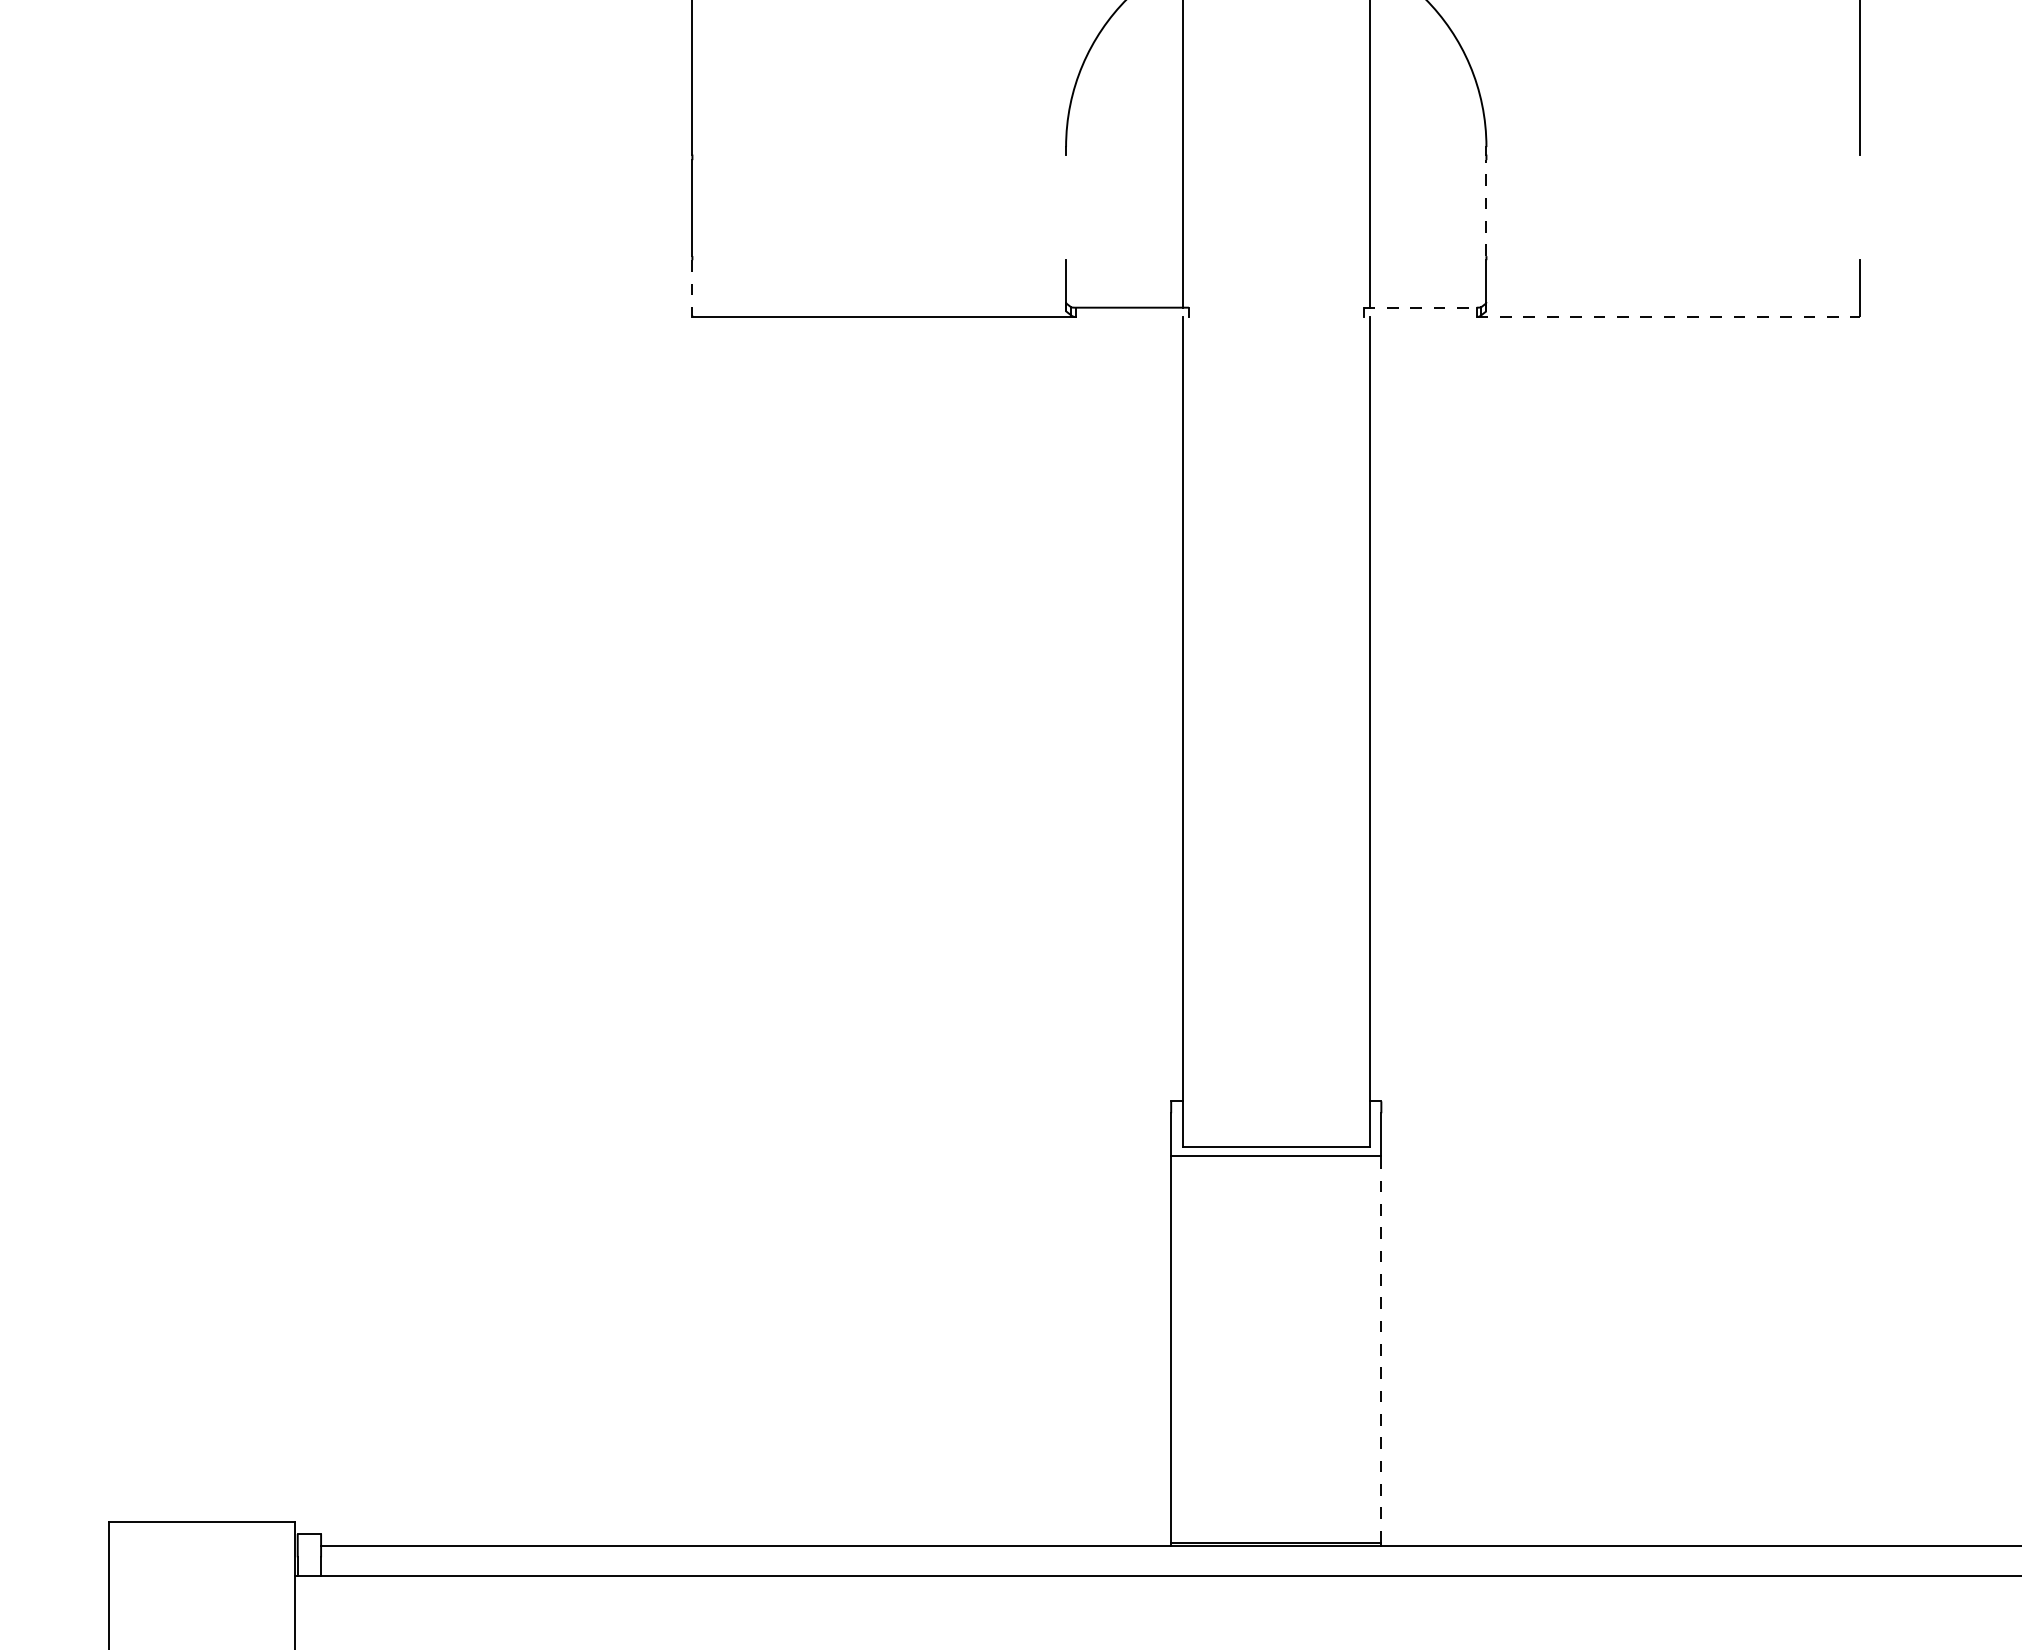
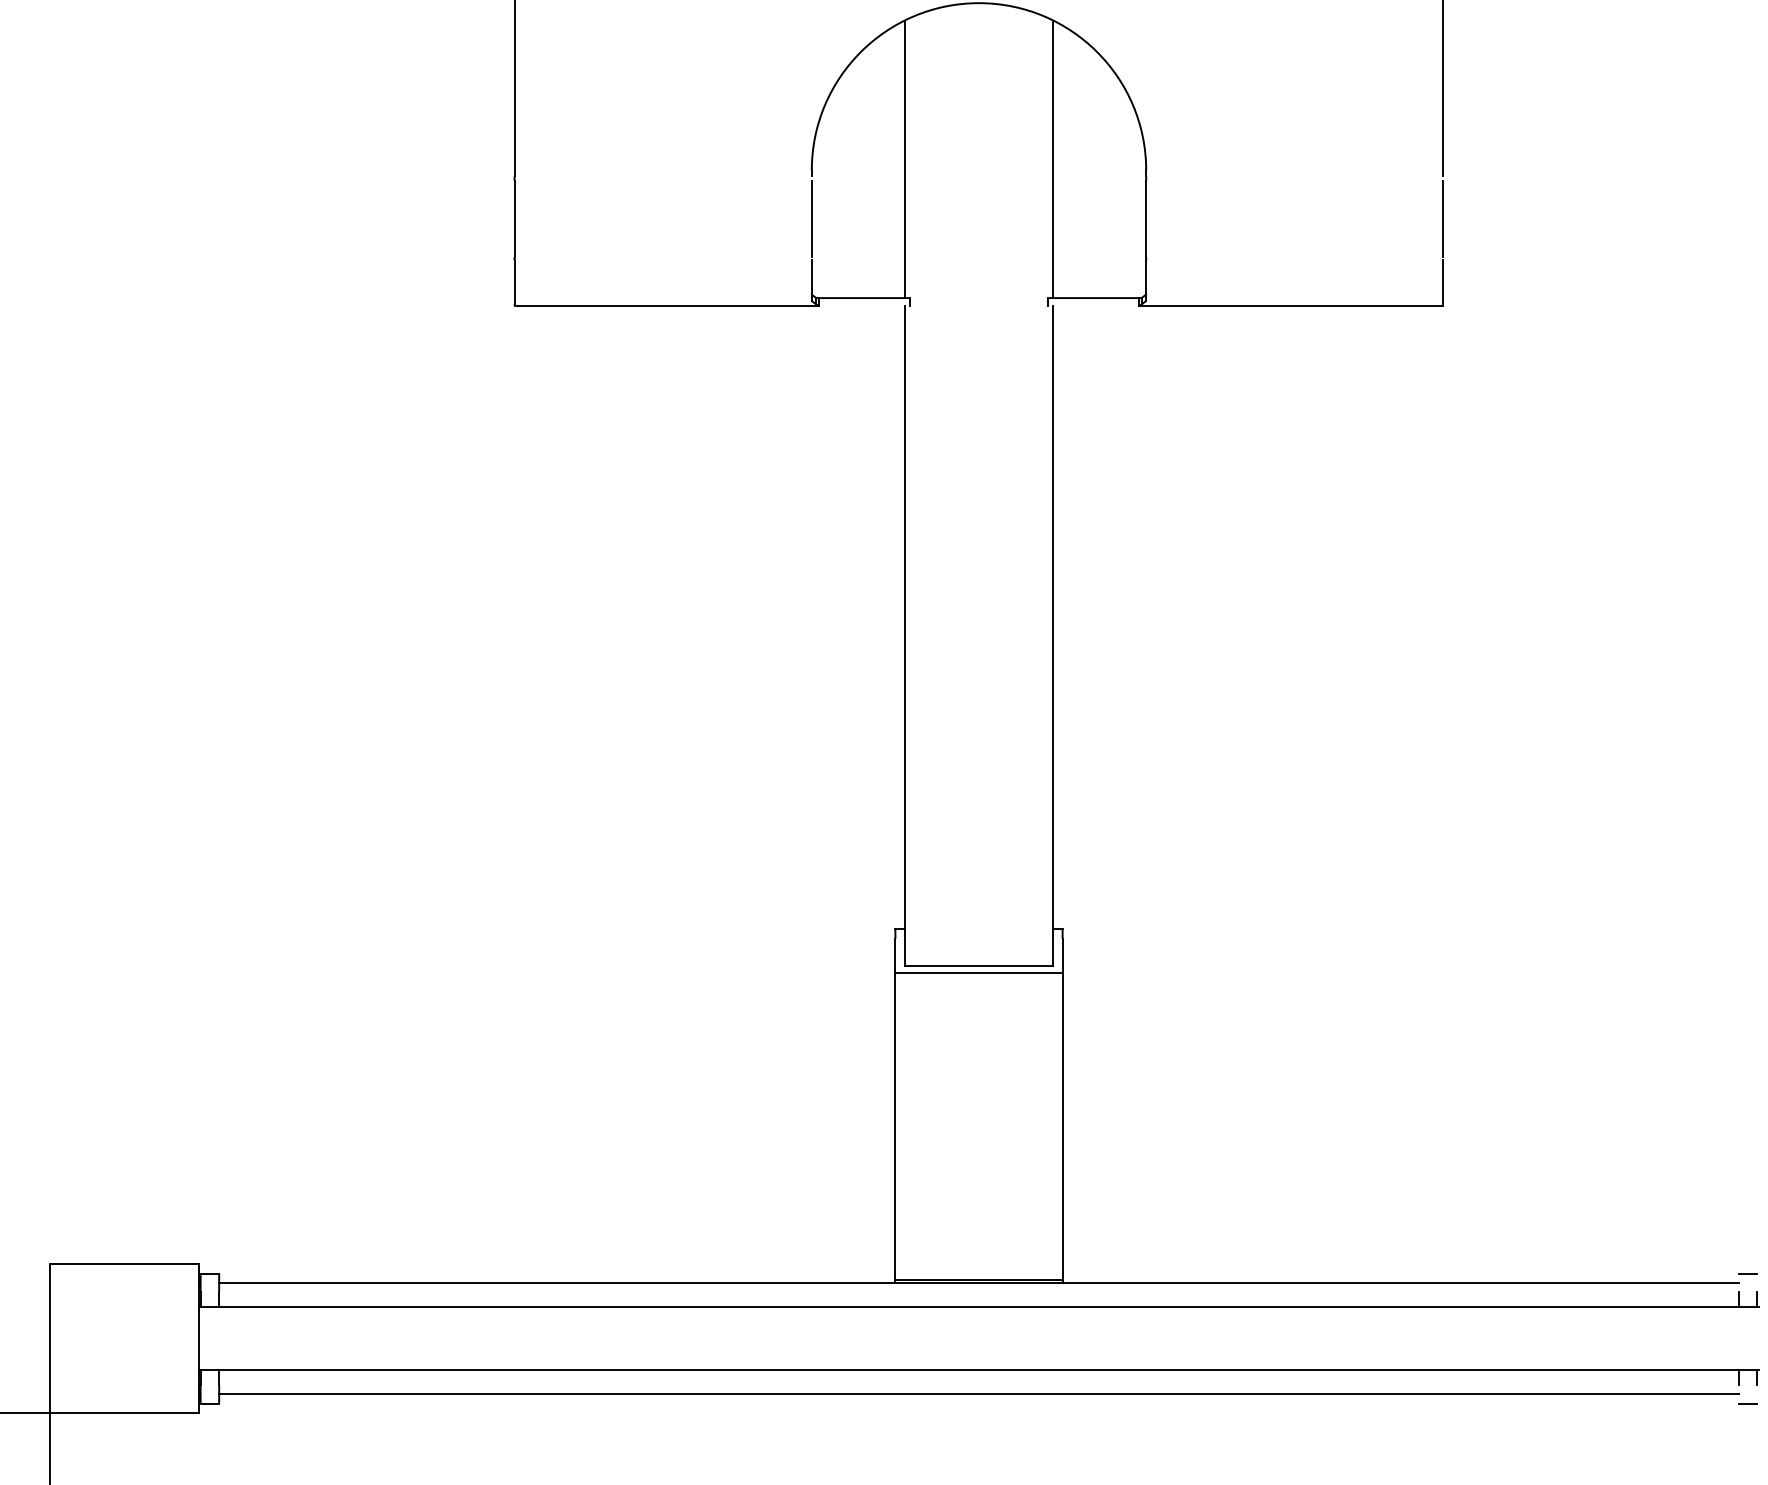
line: (1065, 207) -> (811, 218), added
line: (1486, 207) -> (1146, 218), dashed -> solid
line: (1860, 207) -> (1443, 218), added
line: (692, 288) -> (514, 282), dashed -> solid
arc: (1421, 308) -> (1094, 298), dashed -> solid
line: (1669, 316) -> (1291, 305), dashed -> solid
line: (1381, 1349) -> (1062, 1126), dashed -> solid

